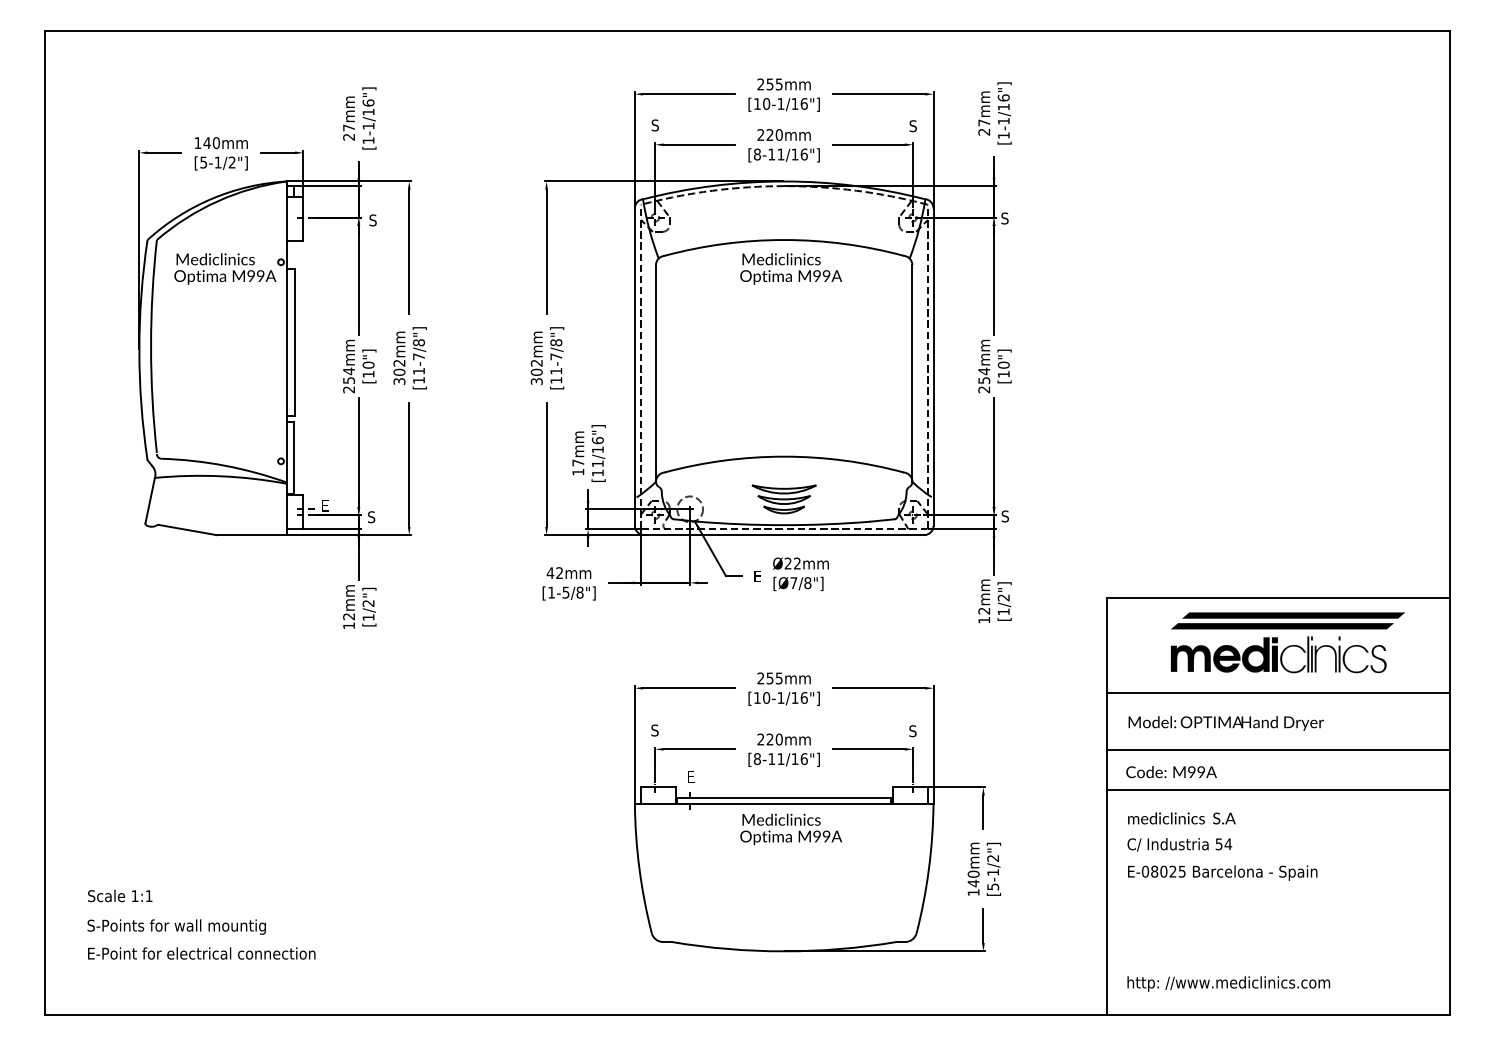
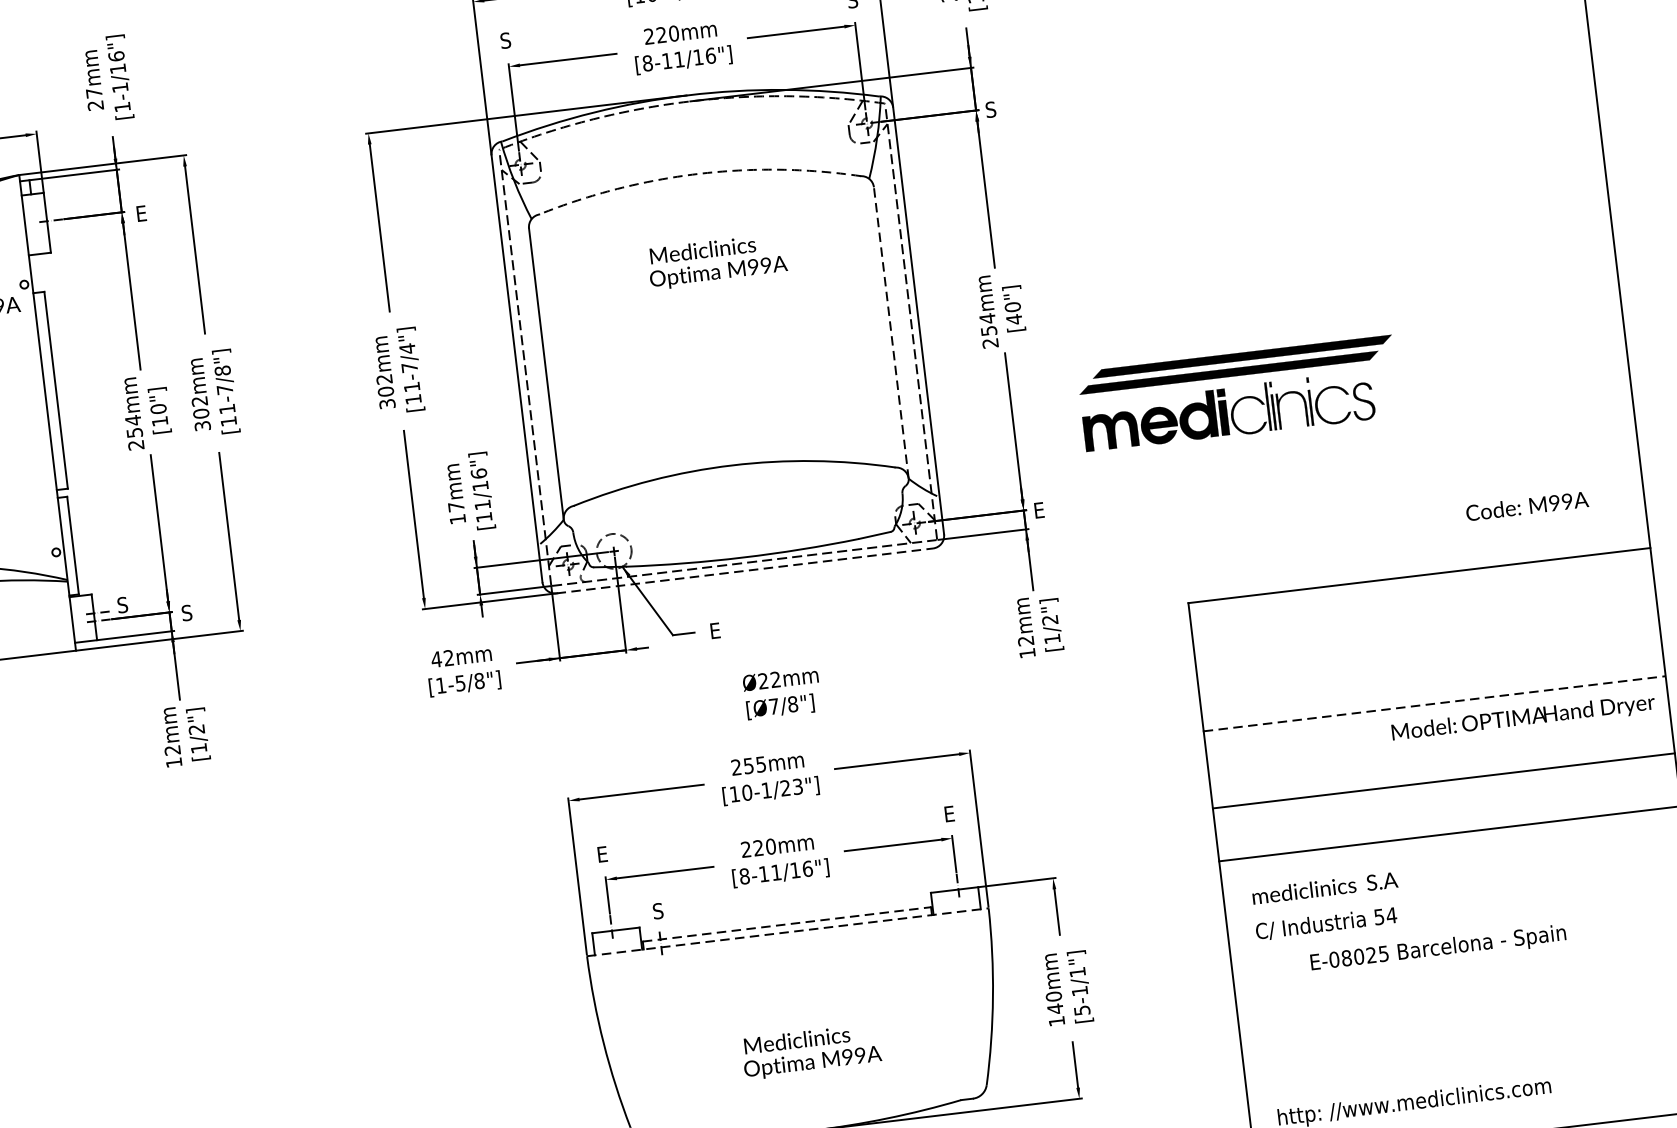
text: (372, 220) -> (140, 213), S -> E
arc: (784, 240) -> (697, 174), solid -> dashed
text: (791, 268) -> (717, 260), moved
text: (556, 342) -> (407, 348), [11-7/8"] -> [11-7/4"]
line: (912, 373) -> (891, 333), solid -> dashed
text: (1003, 374) -> (1013, 319), [10"] -> [40"]
part: (783, 499) -> (738, 523), removed
text: (324, 505) -> (121, 604), E -> S
text: (1004, 516) -> (1038, 510), S -> E
line: (784, 535) -> (745, 571), solid -> dashed
text: (800, 573) -> (781, 692), moved
part: (1287, 642) -> (1238, 393), moved
line: (1278, 692) -> (1434, 703), solid -> dashed
text: (799, 697) -> (791, 786), [10-1/16"] -> [10-1/23"]
text: (1225, 723) -> (1522, 718), moved
text: (654, 730) -> (601, 854), S -> E
text: (912, 731) -> (948, 814), S -> E
text: (1171, 772) -> (1527, 506), moved
text: (690, 776) -> (657, 910), E -> S
line: (784, 797) -> (787, 923), solid -> dashed
line: (784, 803) -> (788, 931), solid -> dashed
text: (791, 829) -> (812, 1051), moved
text: (992, 858) -> (1076, 972), [5-1/2"] -> [5-1/1"]
text: (1222, 872) -> (1438, 948), moved

